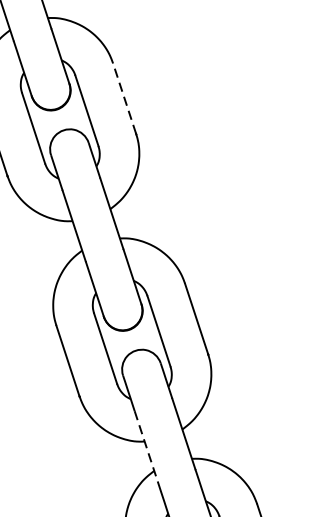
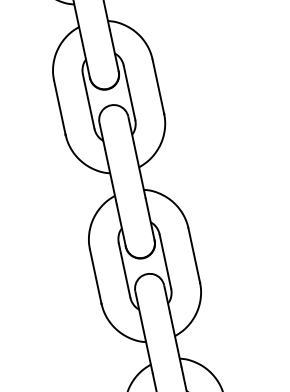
line: (124, 98) -> (158, 86), dashed -> solid
line: (145, 446) -> (146, 345), dashed -> solid

